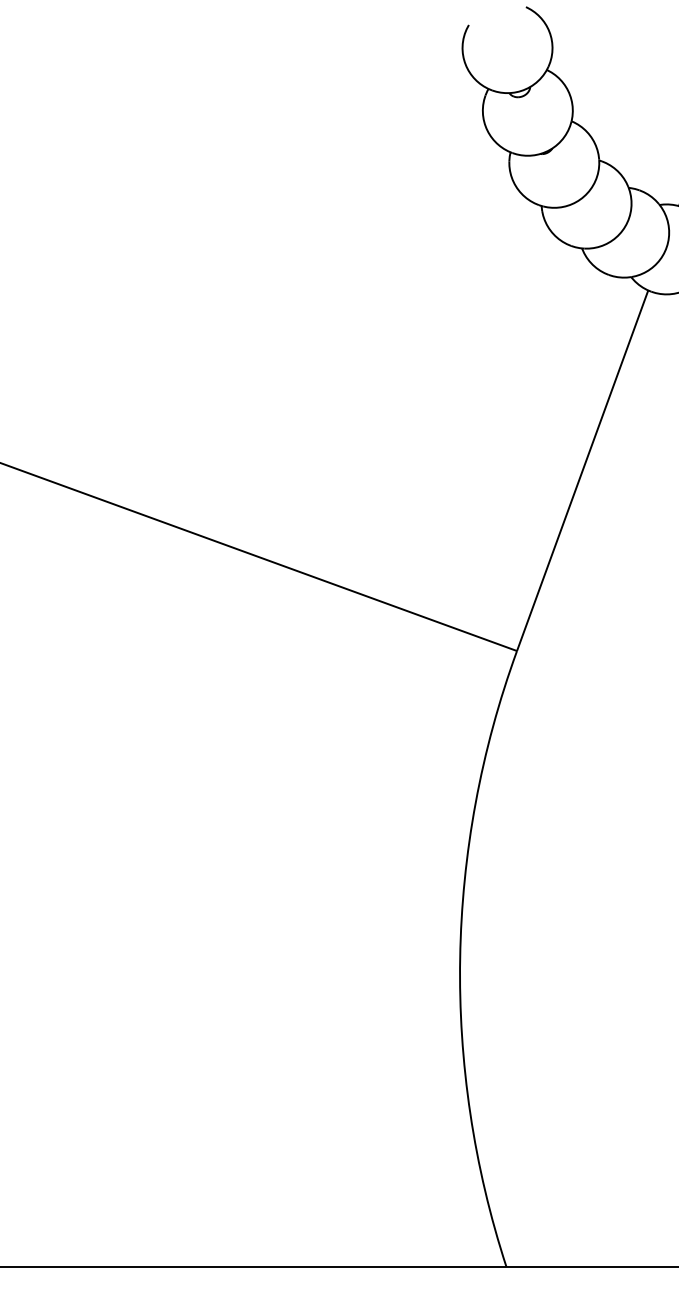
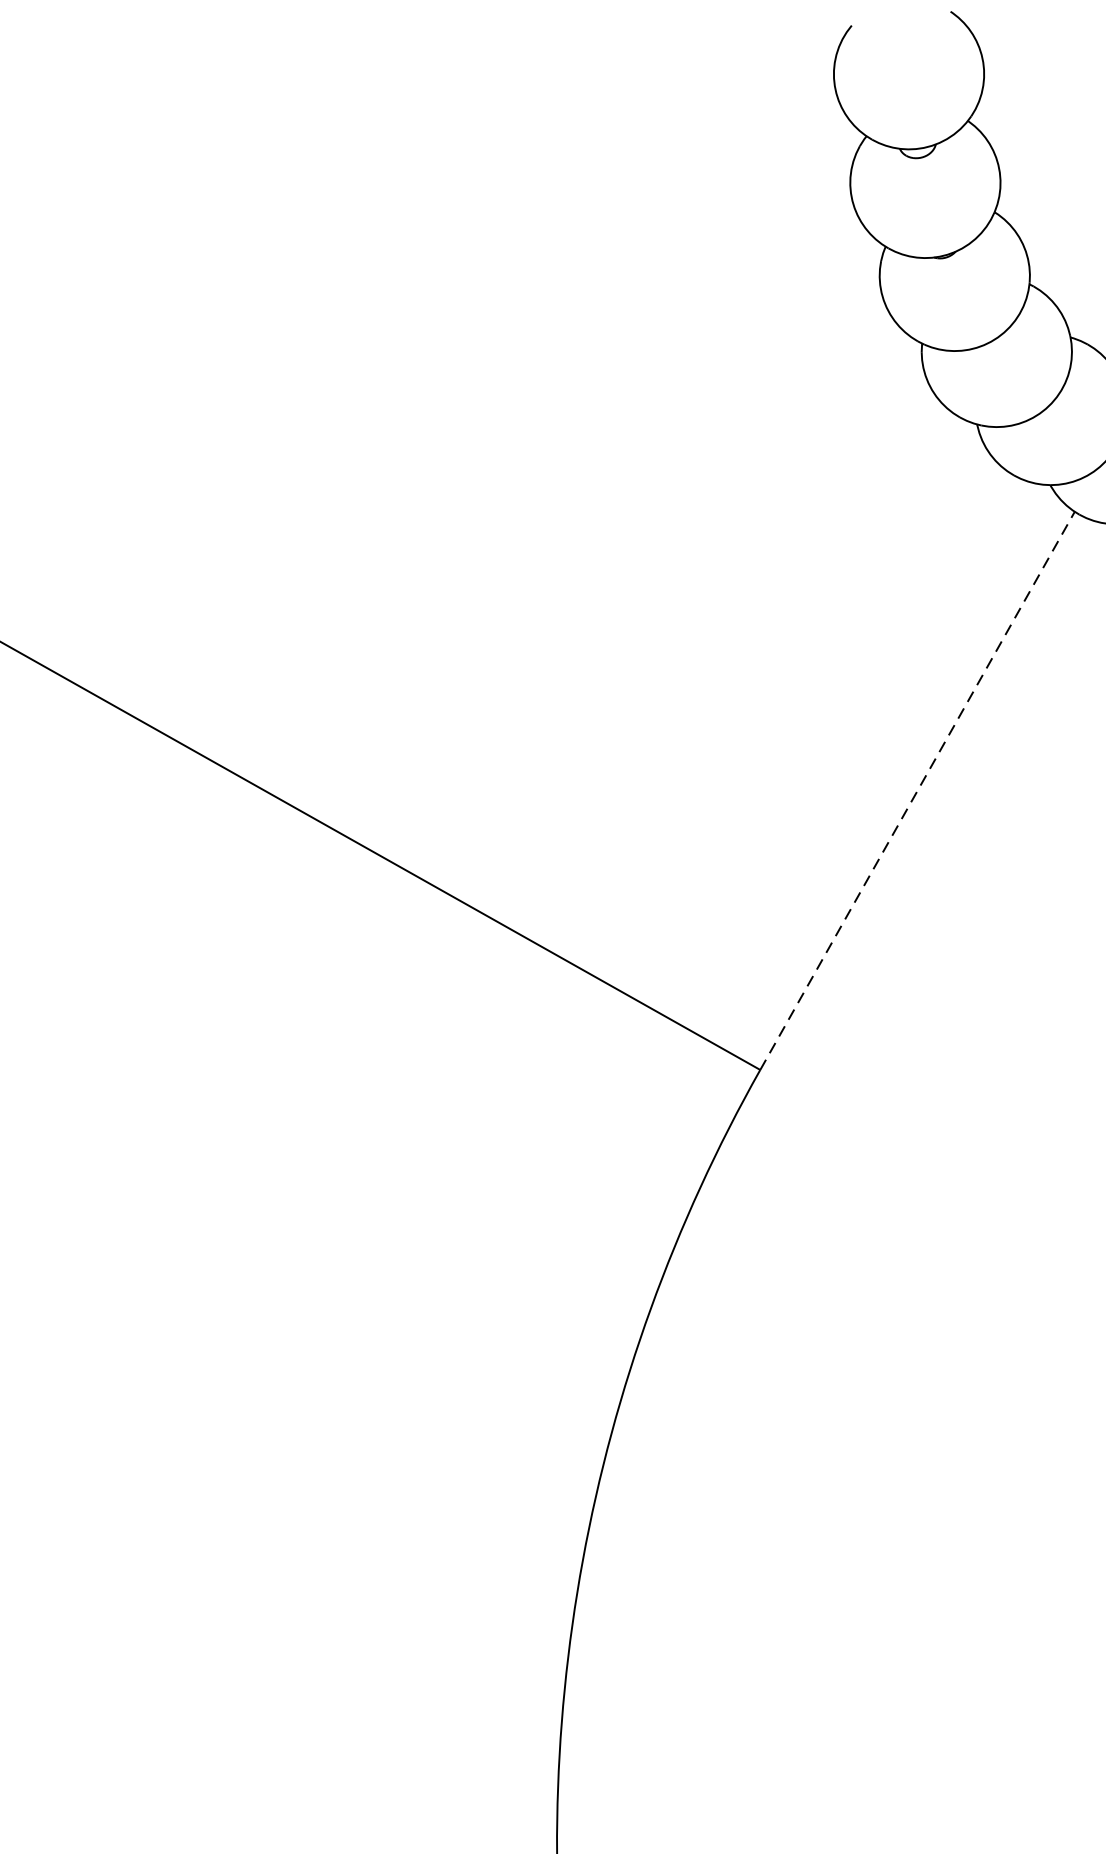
line: (582, 470) -> (917, 790), solid -> dashed

